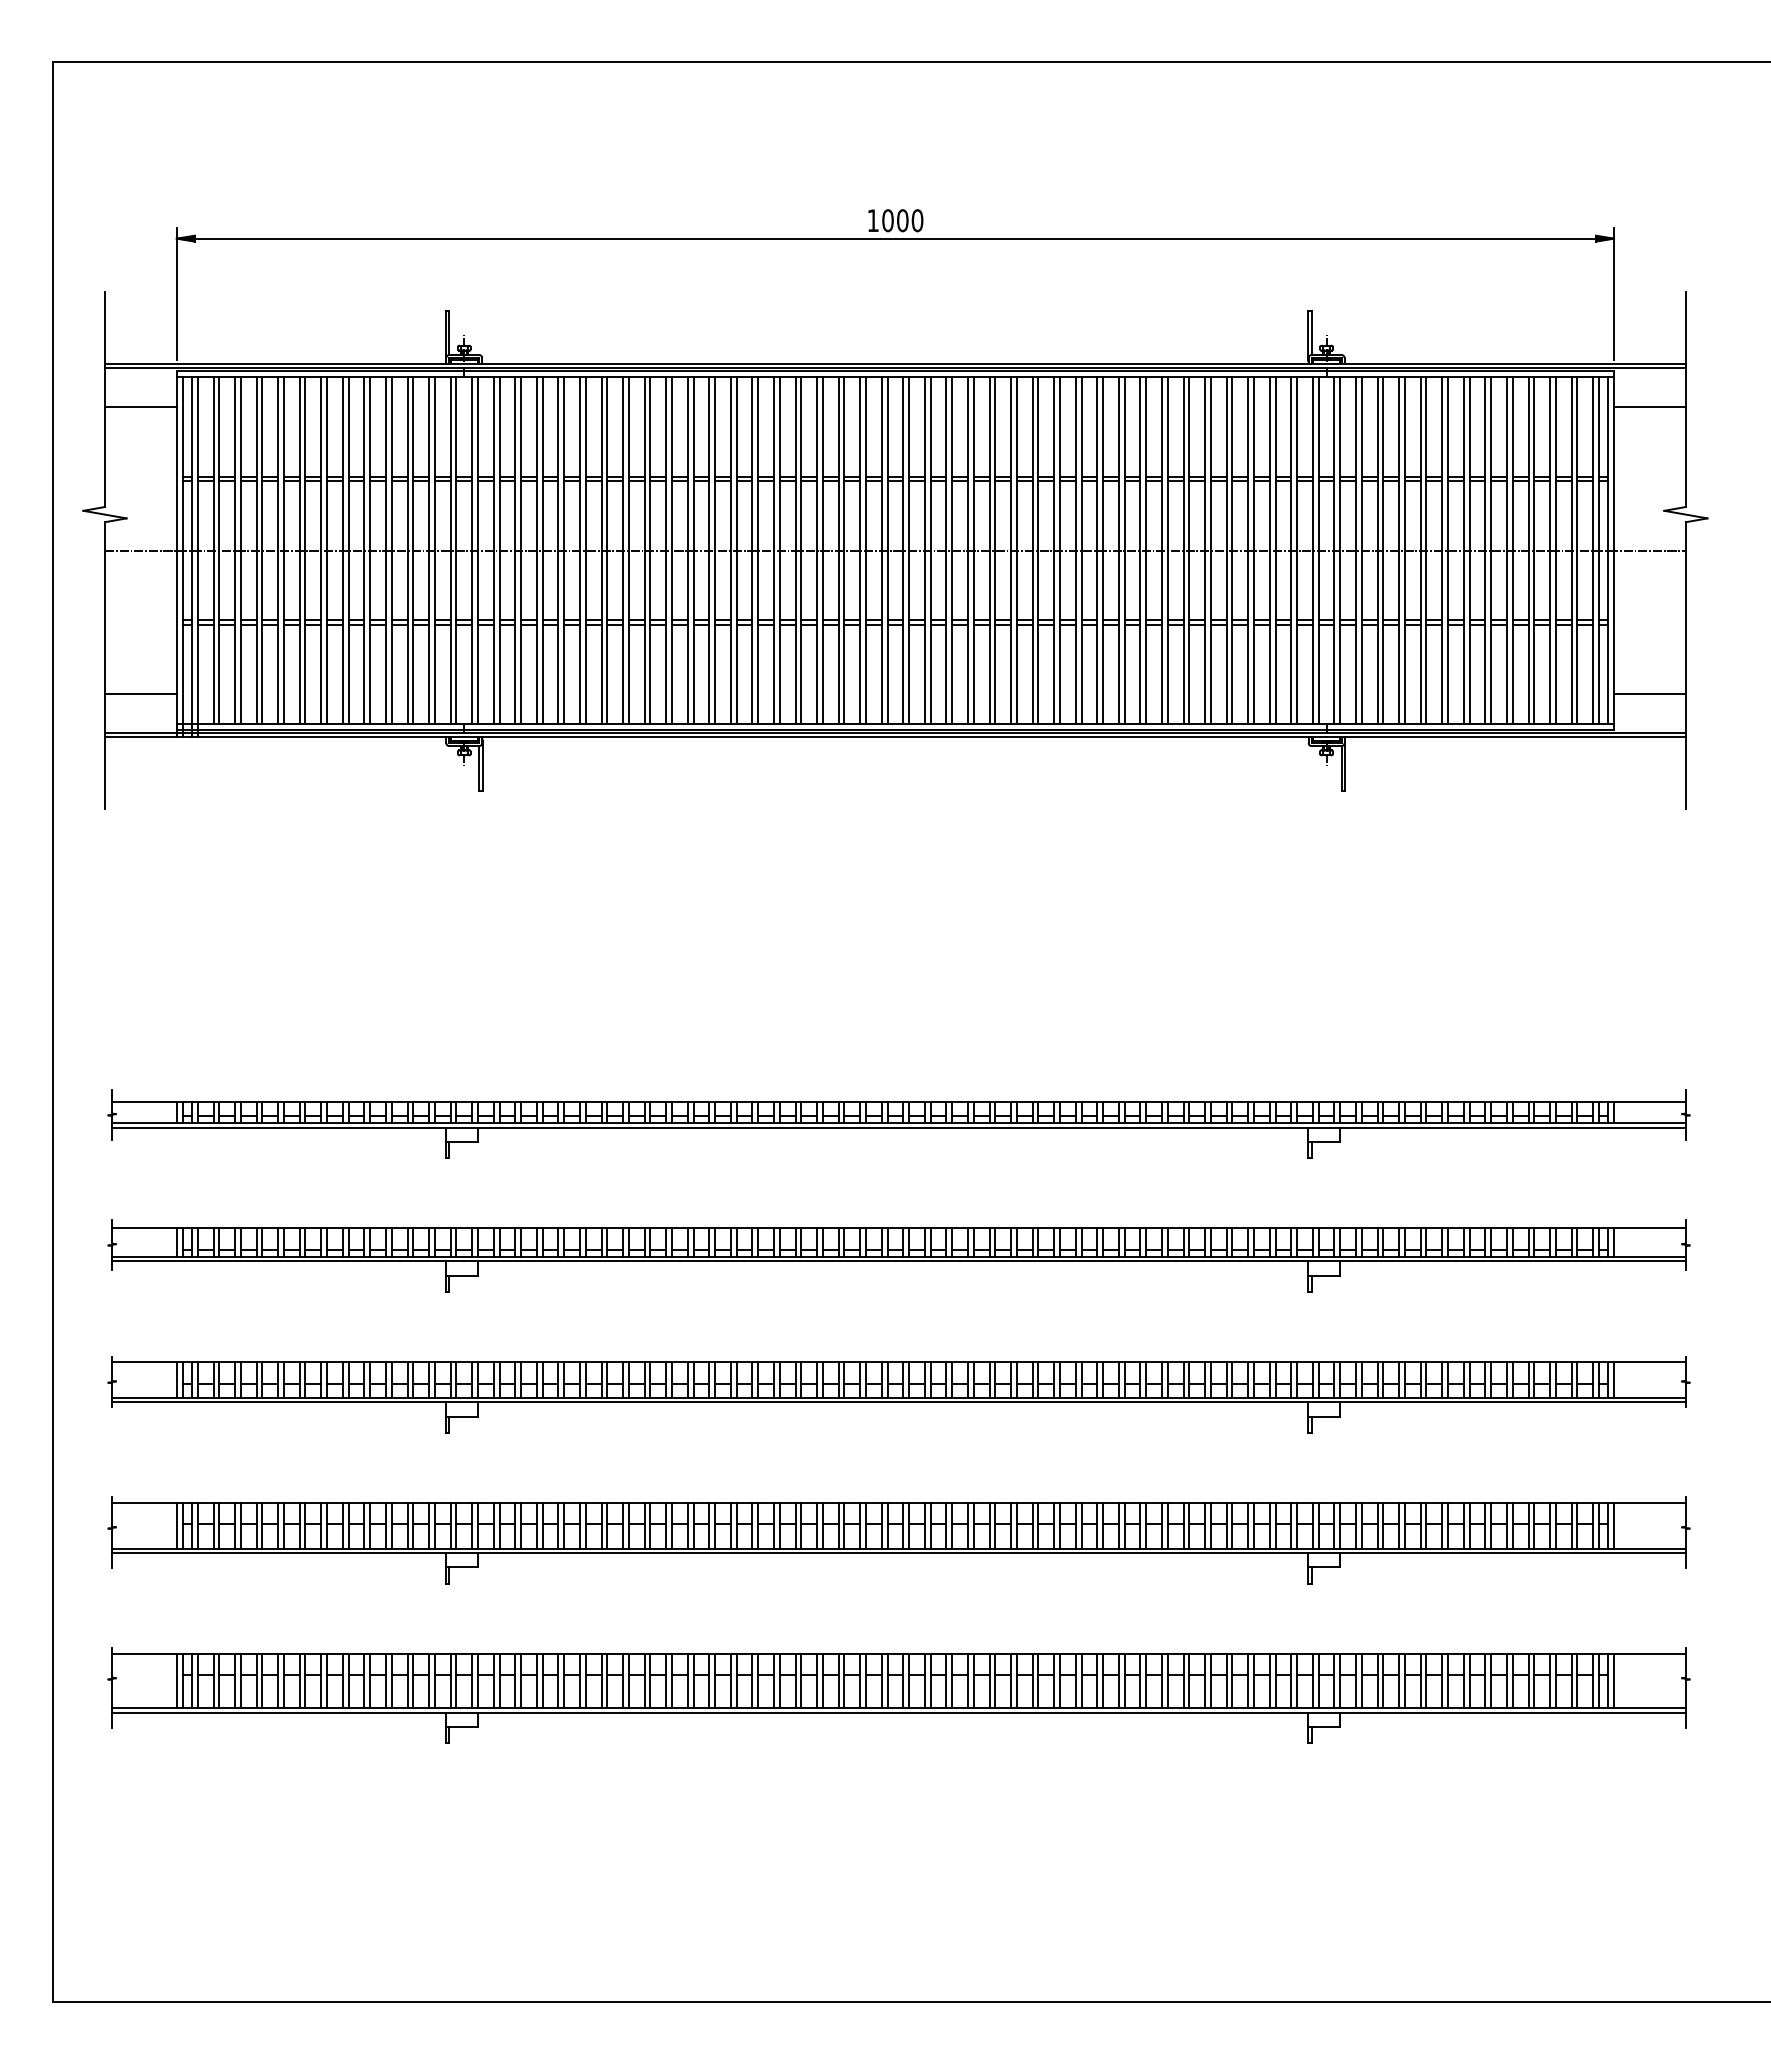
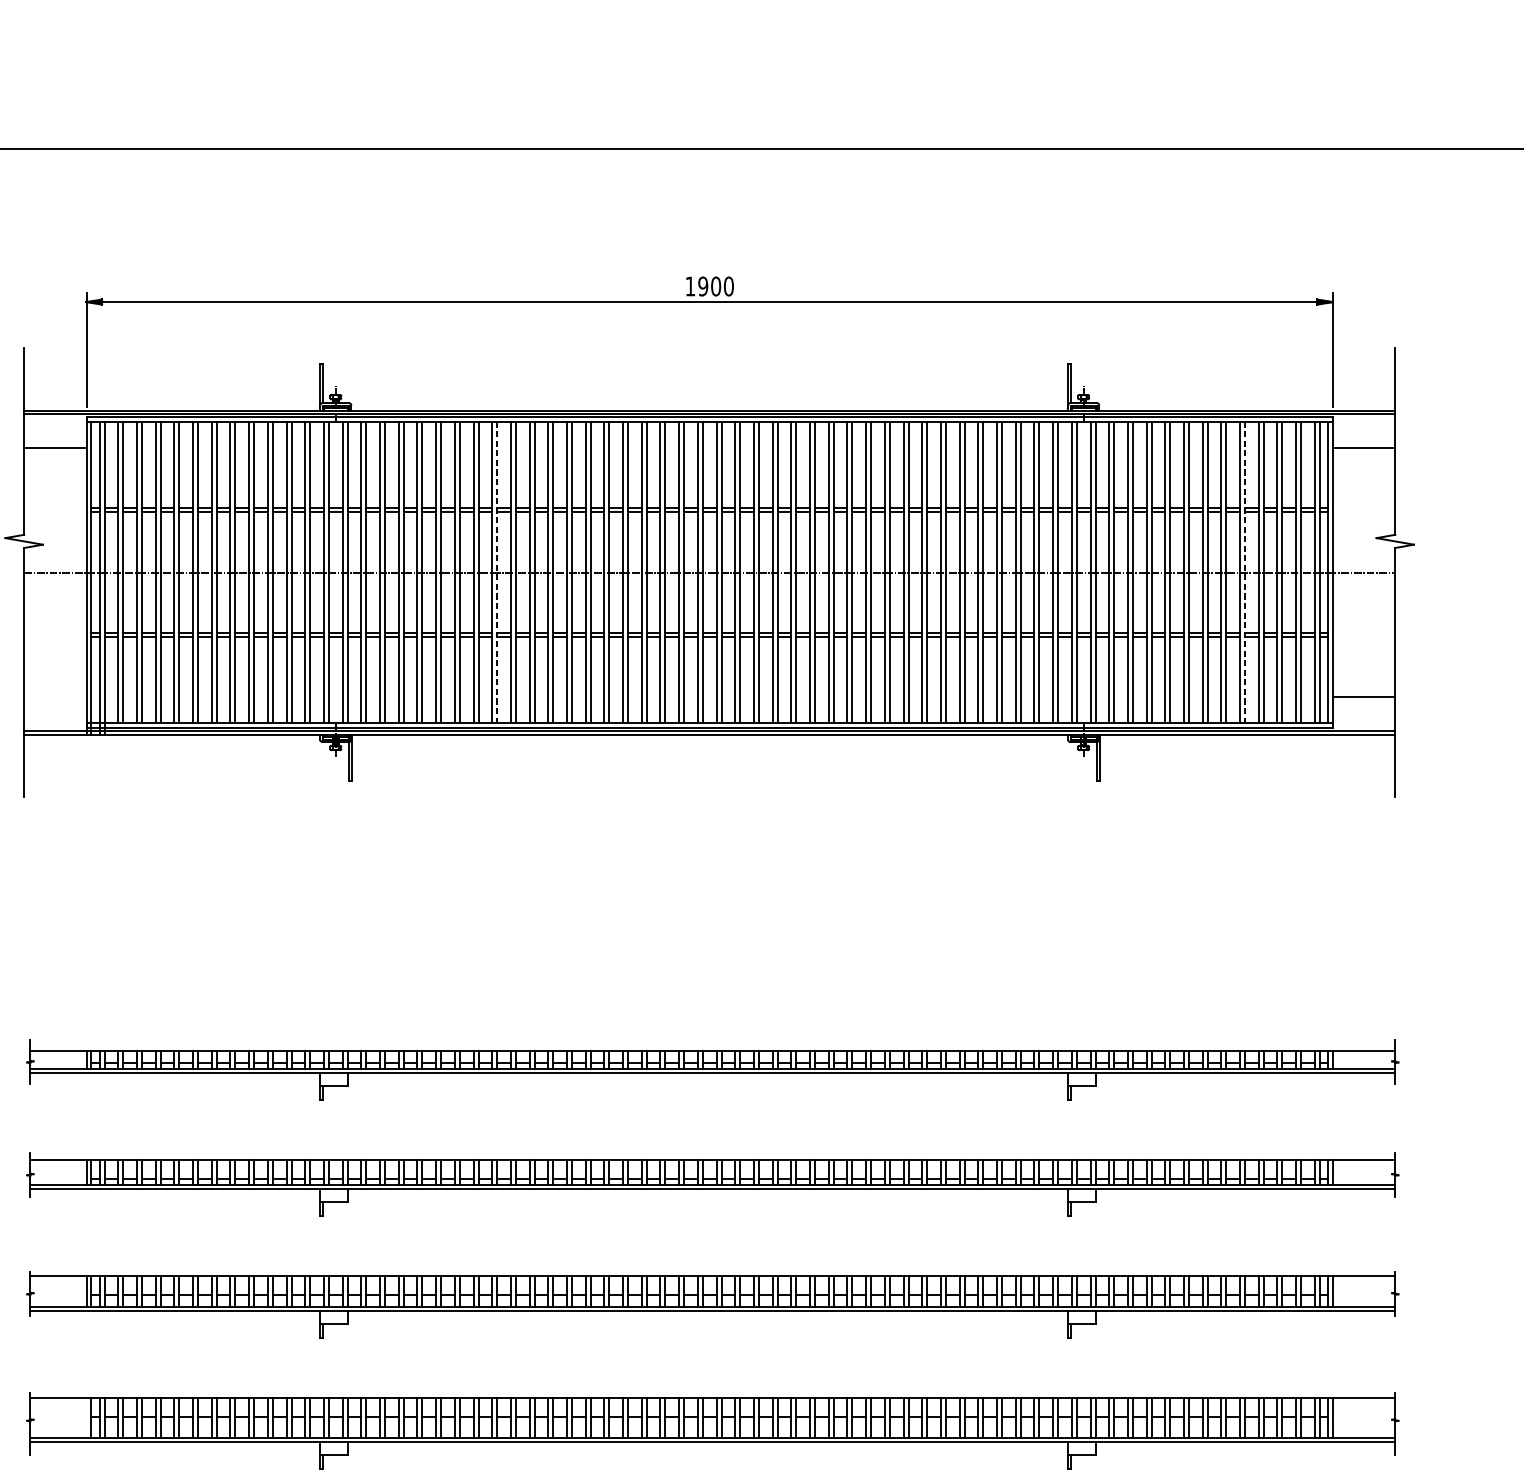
text: (887, 220) -> (702, 286), 1000 -> 1900
line: (650, 550) -> (497, 572), solid -> dashed
line: (1512, 550) -> (1244, 572), solid -> dashed
line: (140, 694) -> (54, 697), removed
line: (176, 1525) -> (86, 1418), removed

